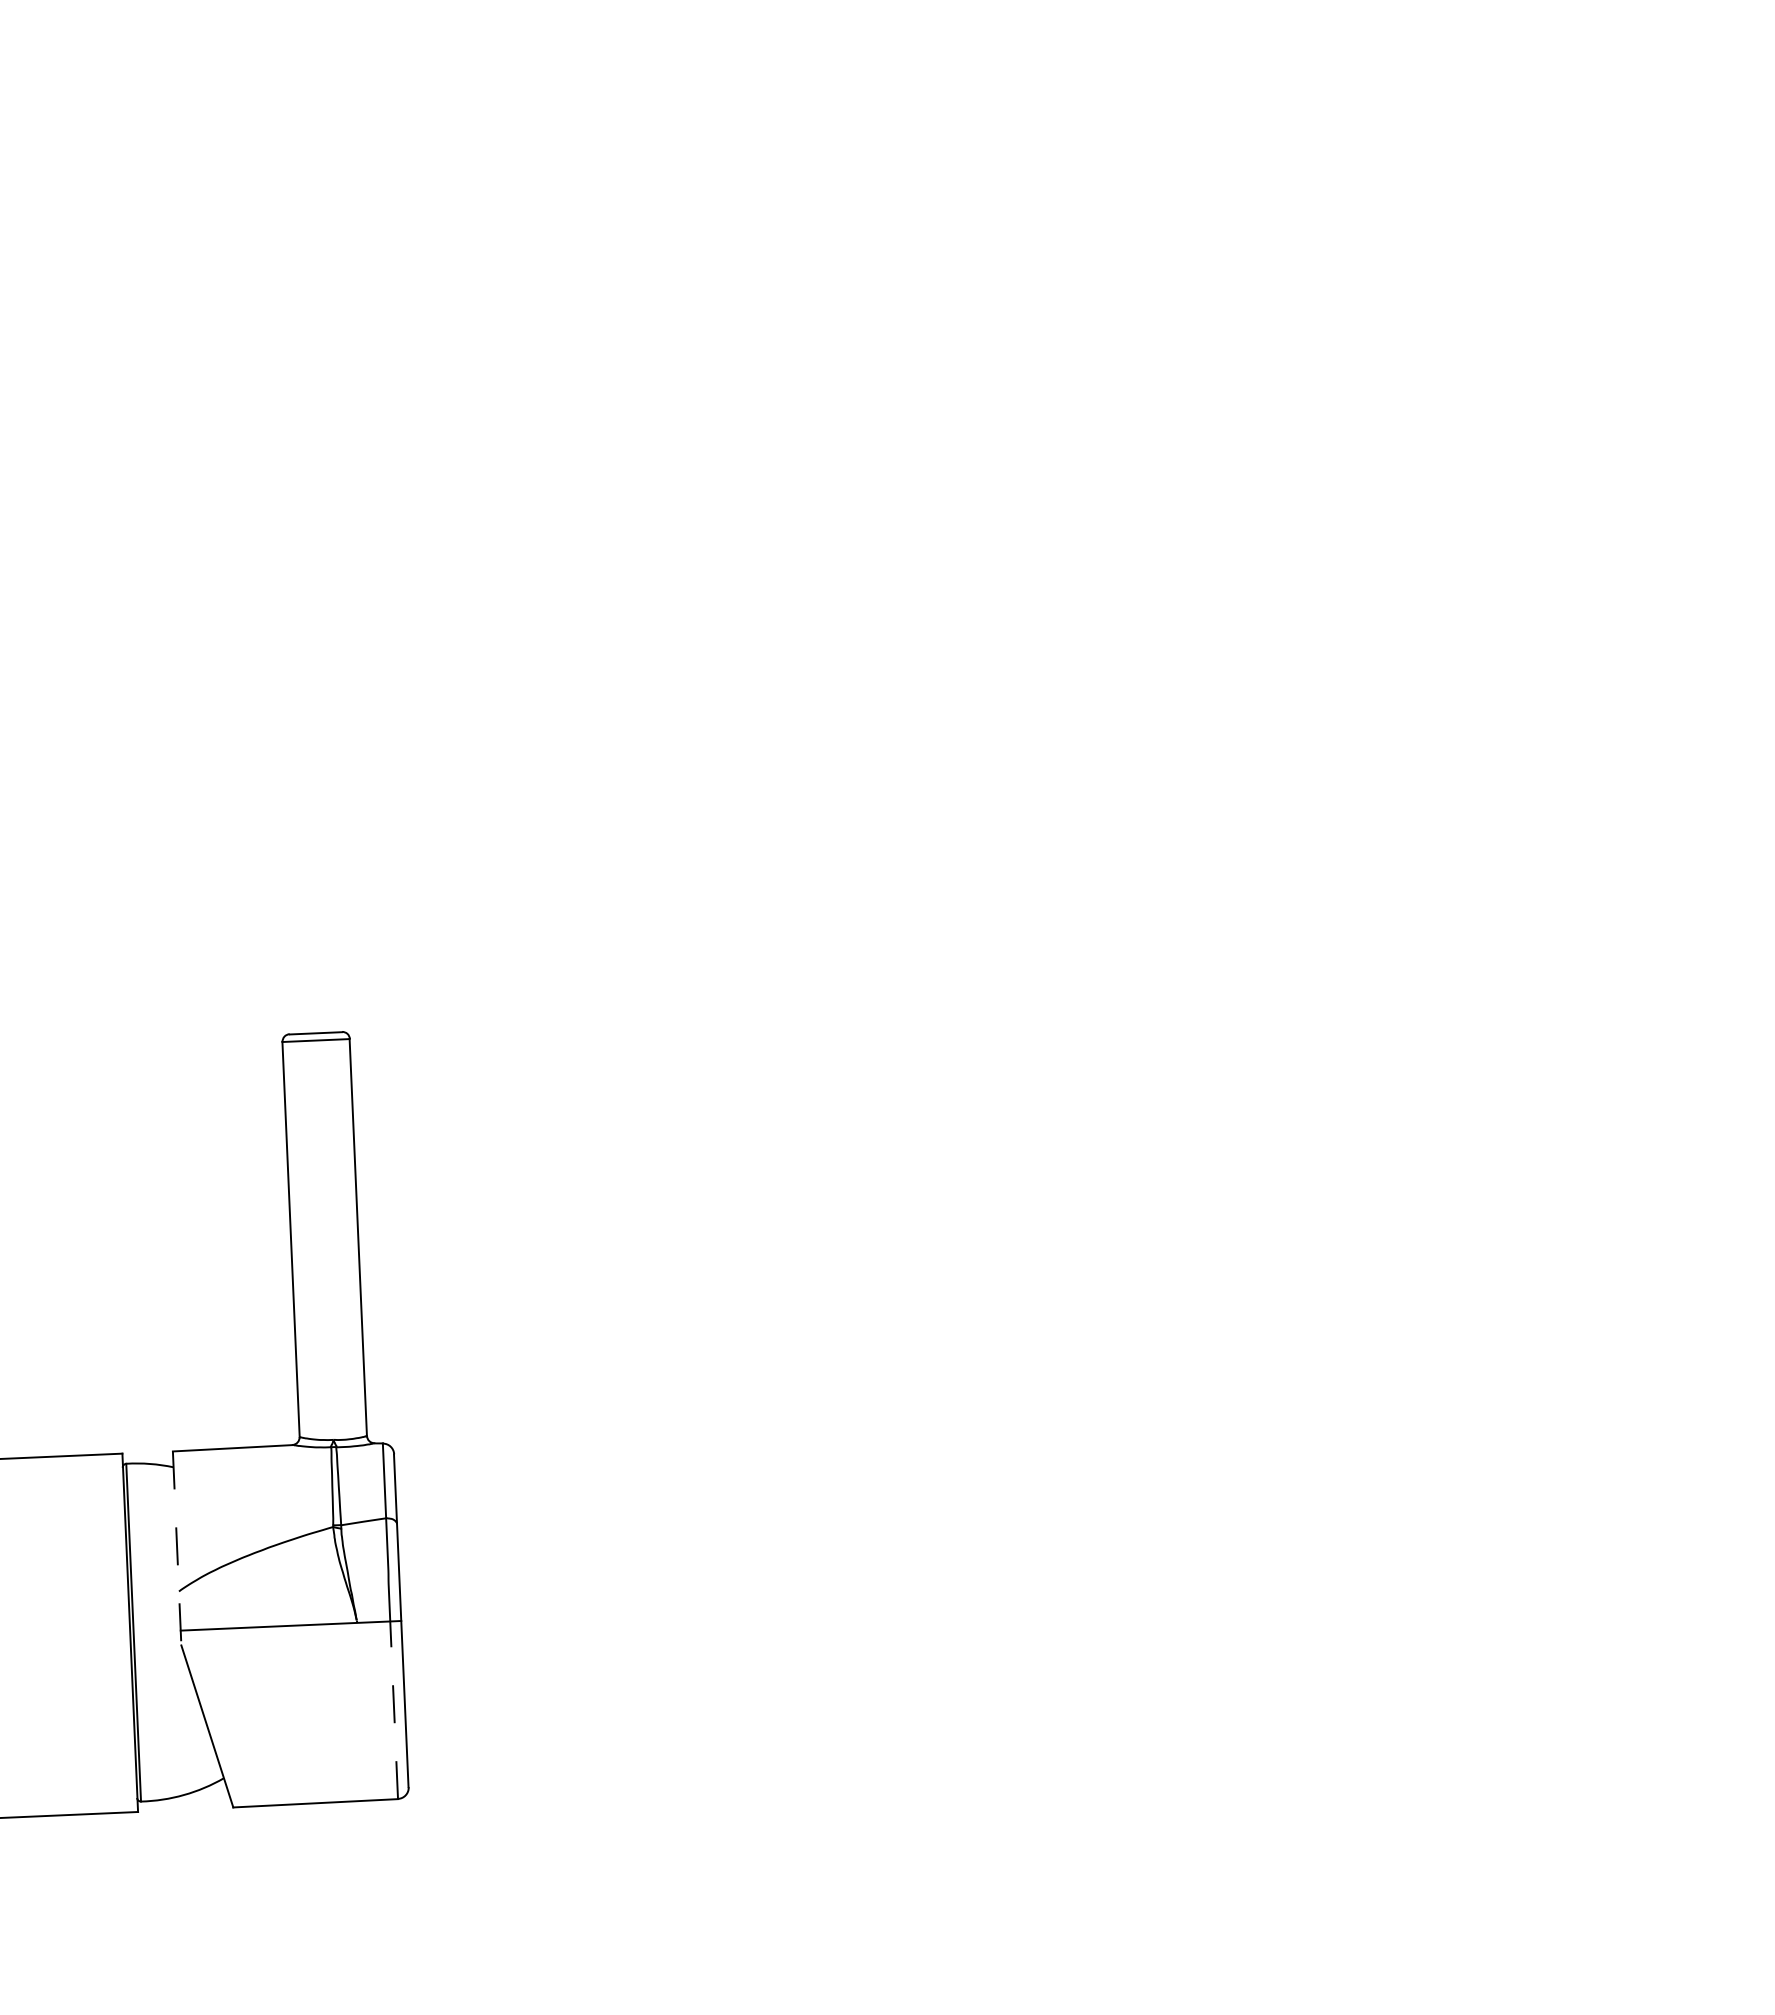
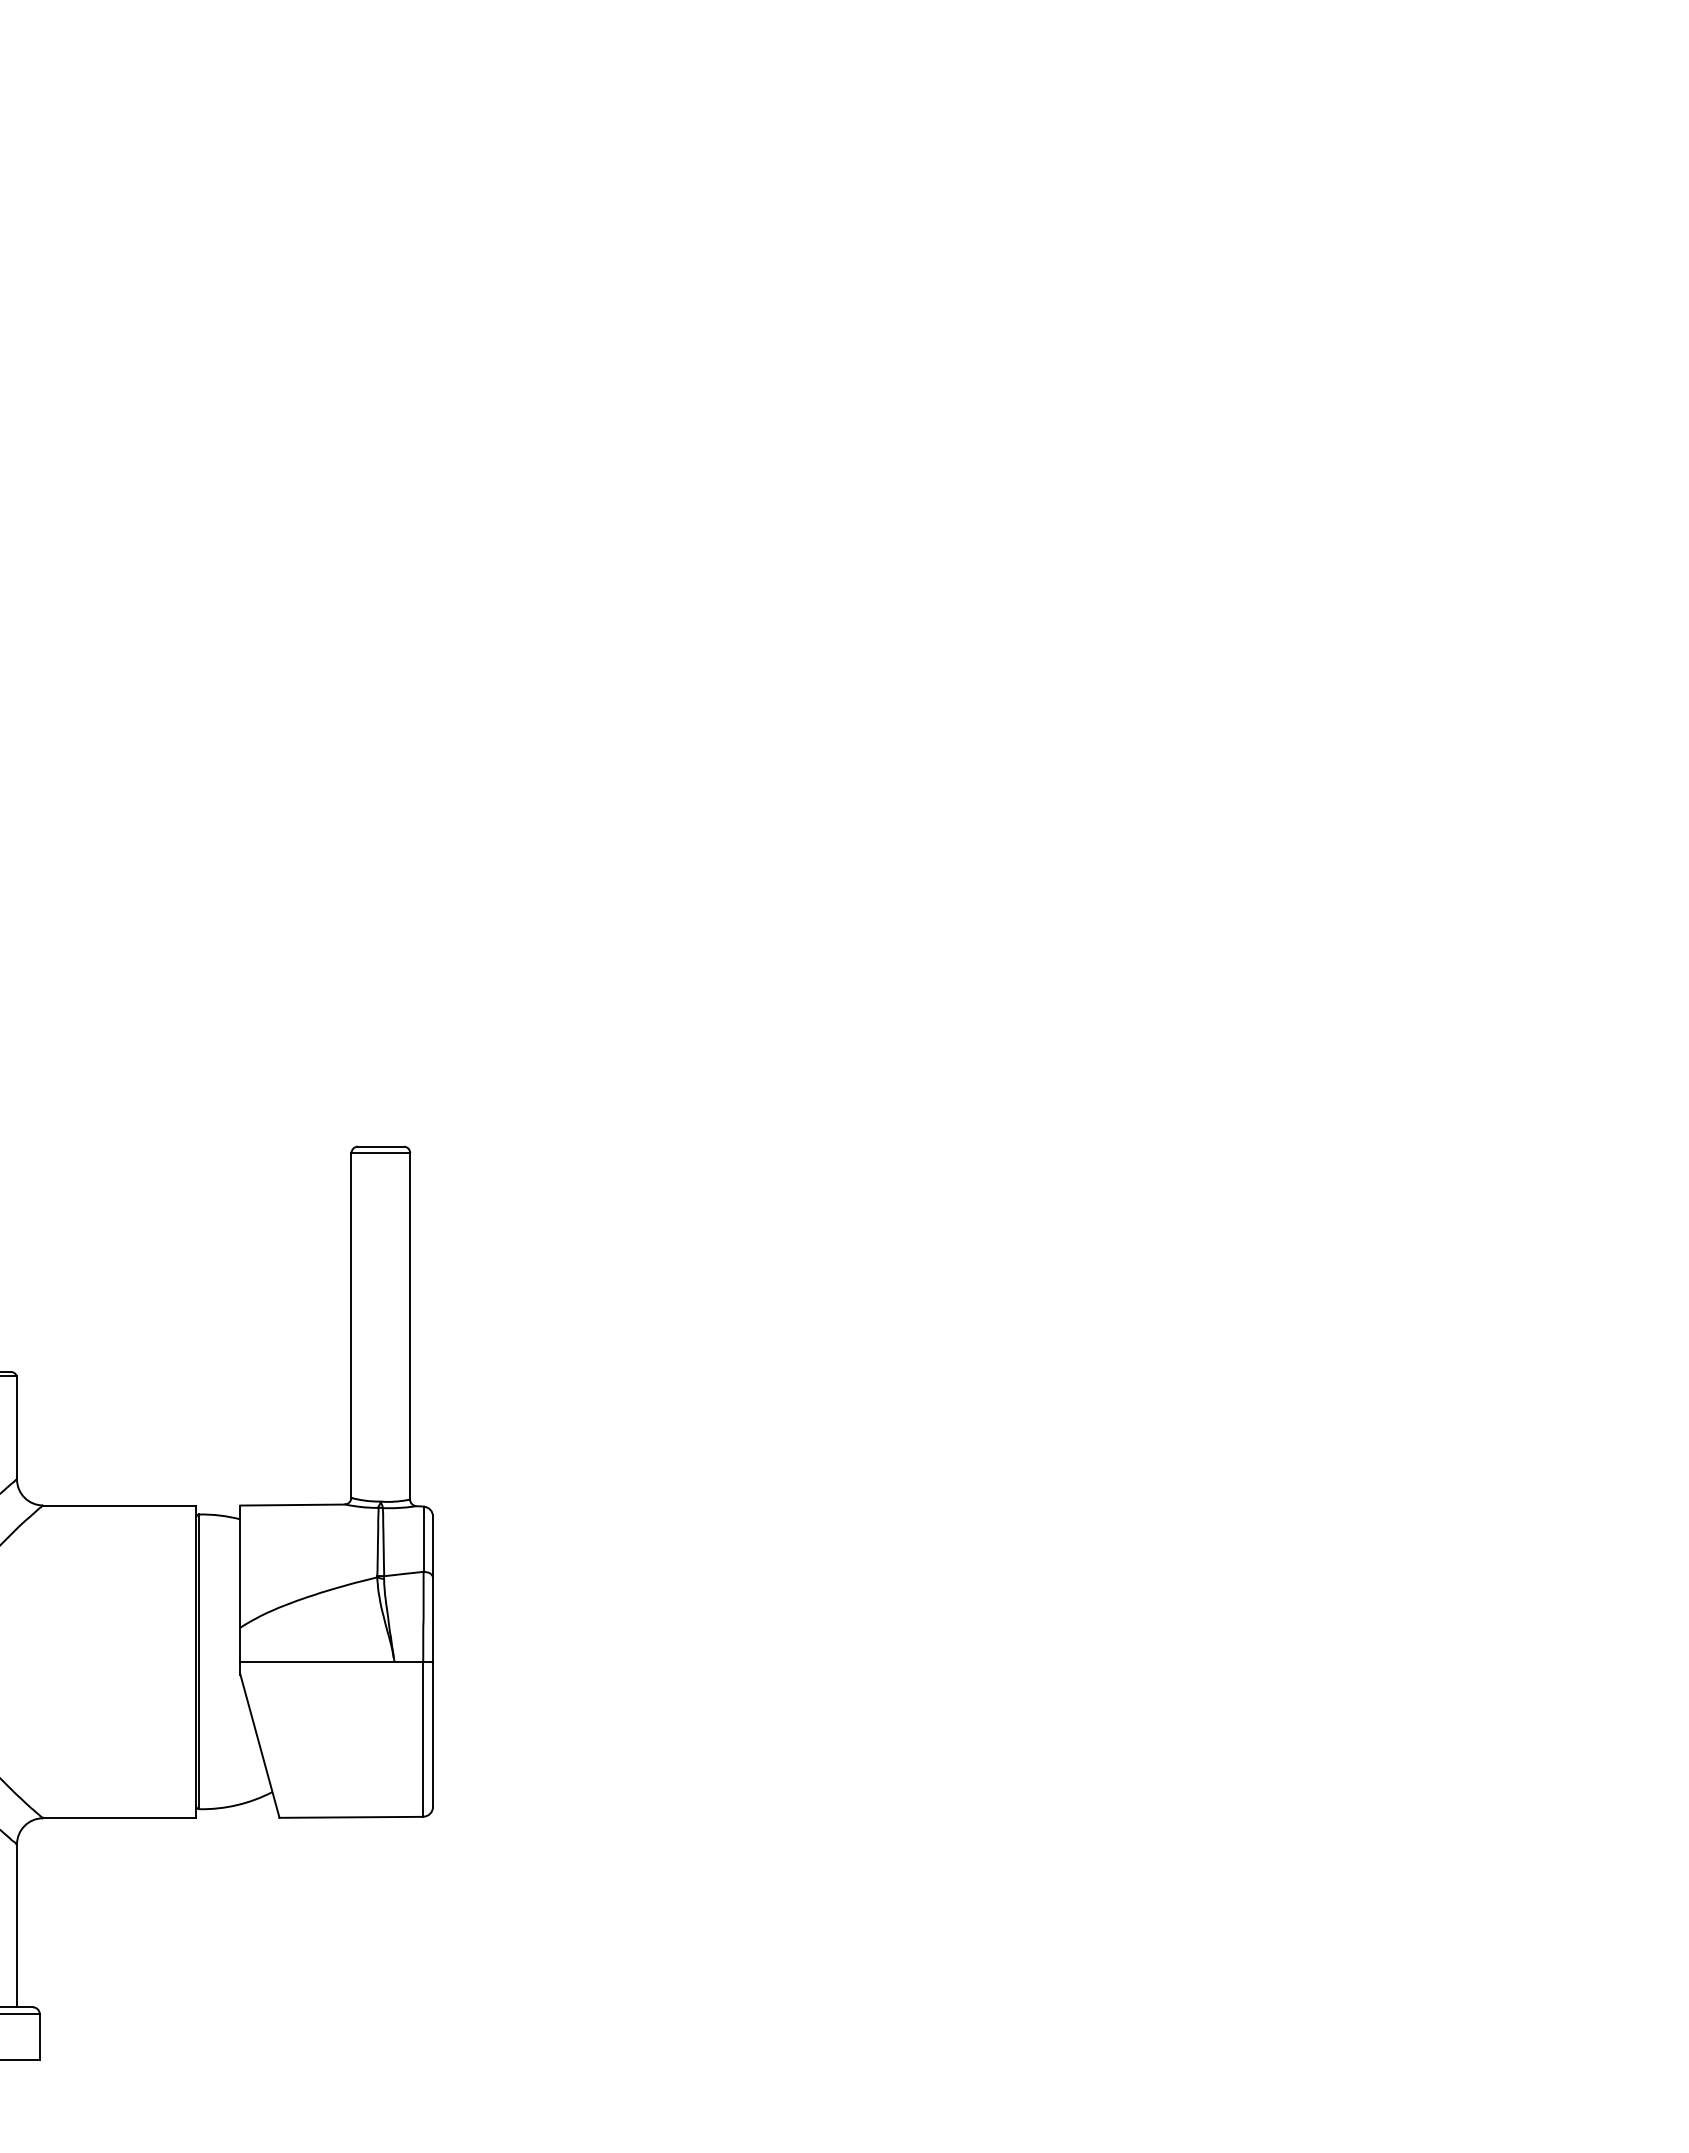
line: (177, 1548) -> (240, 1590), dashed -> solid
line: (394, 1709) -> (423, 1738), dashed -> solid

